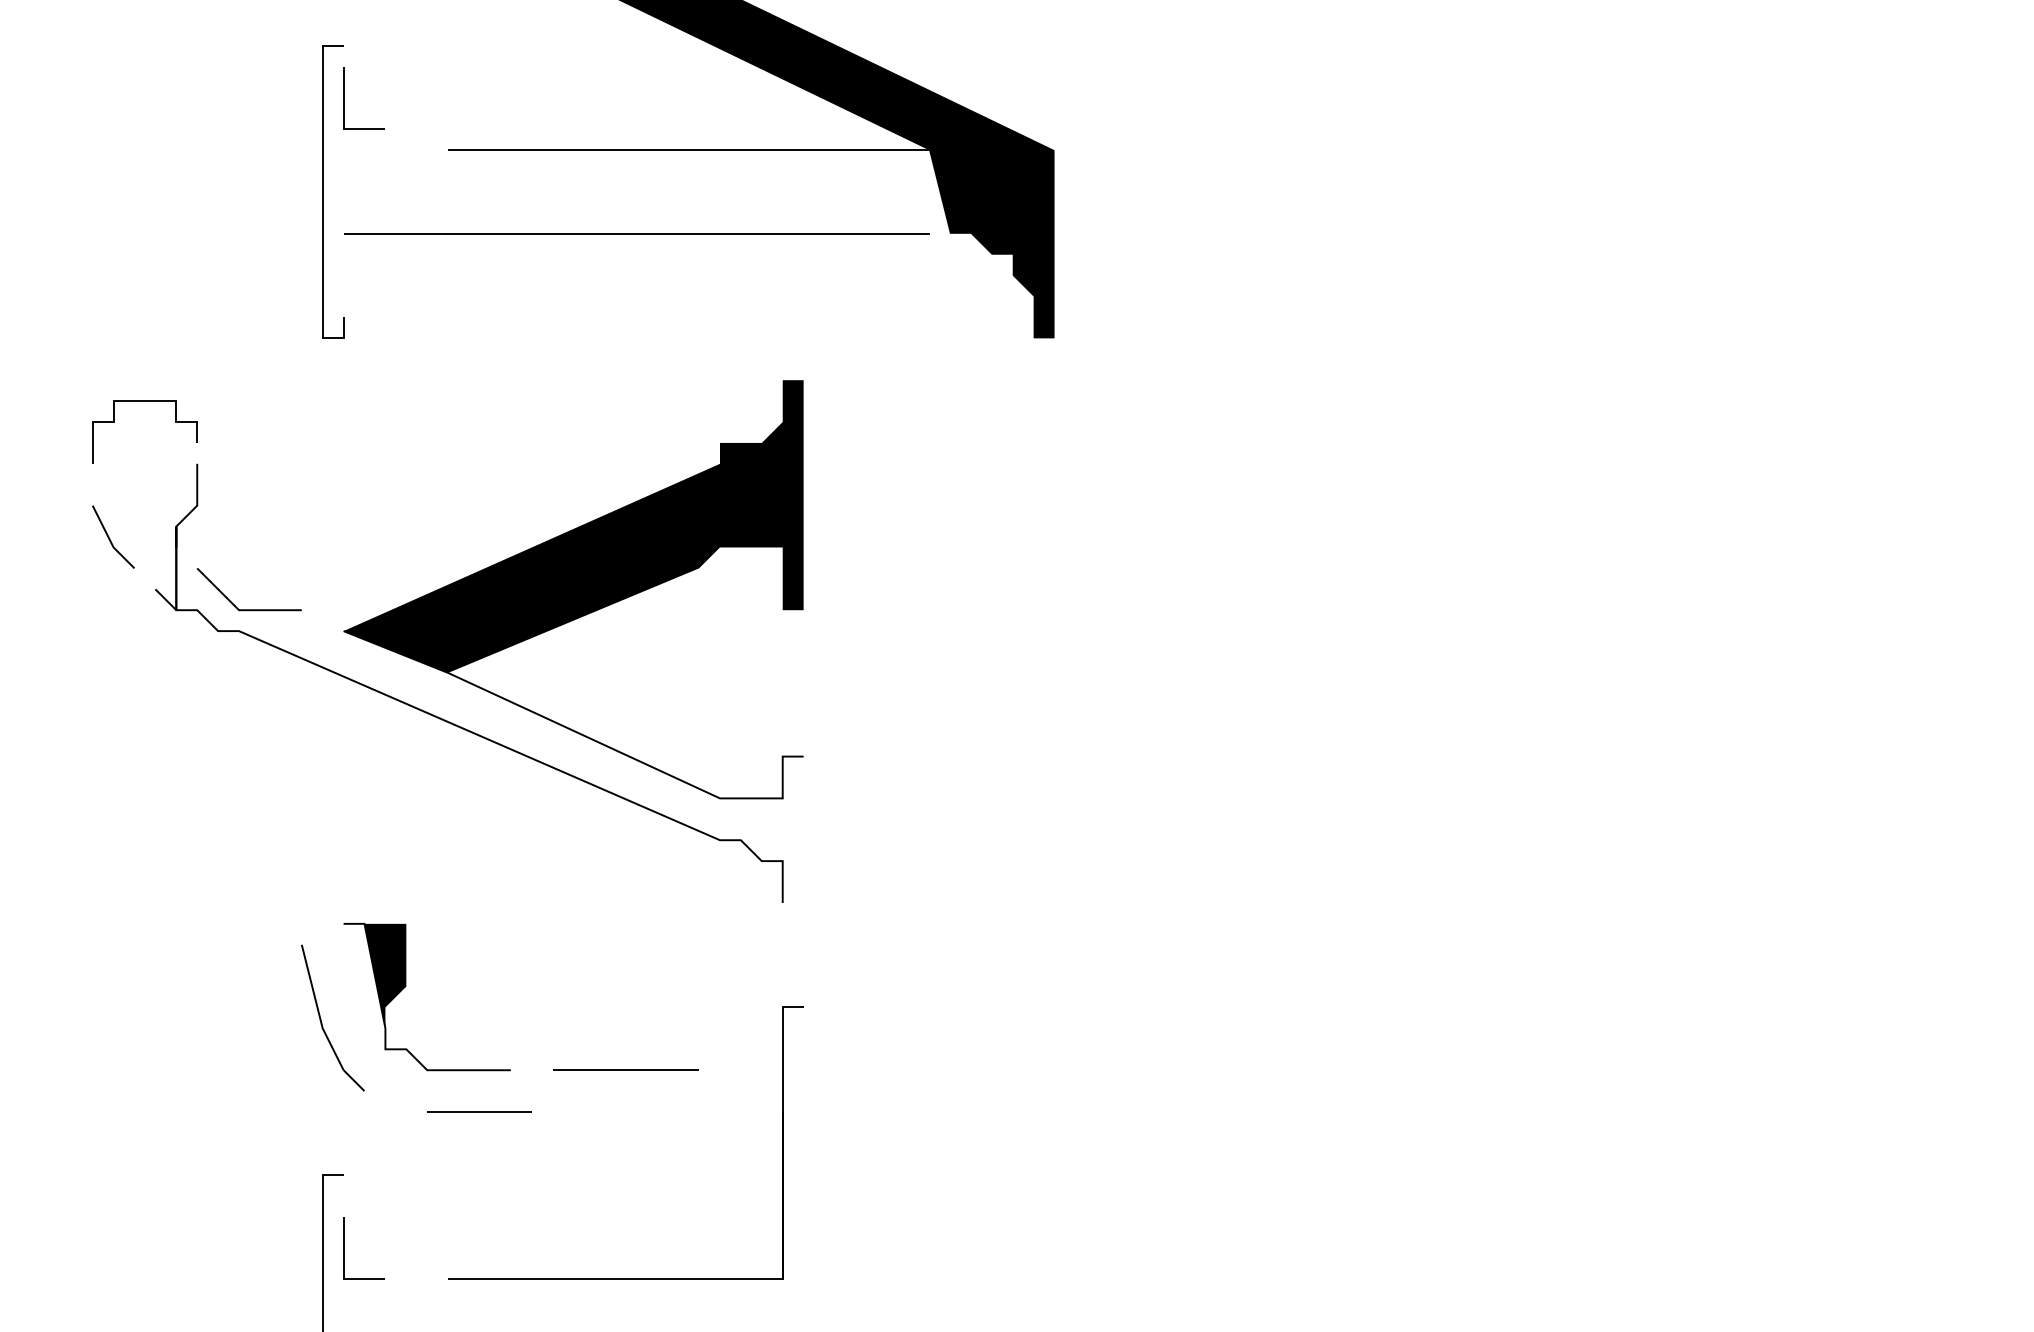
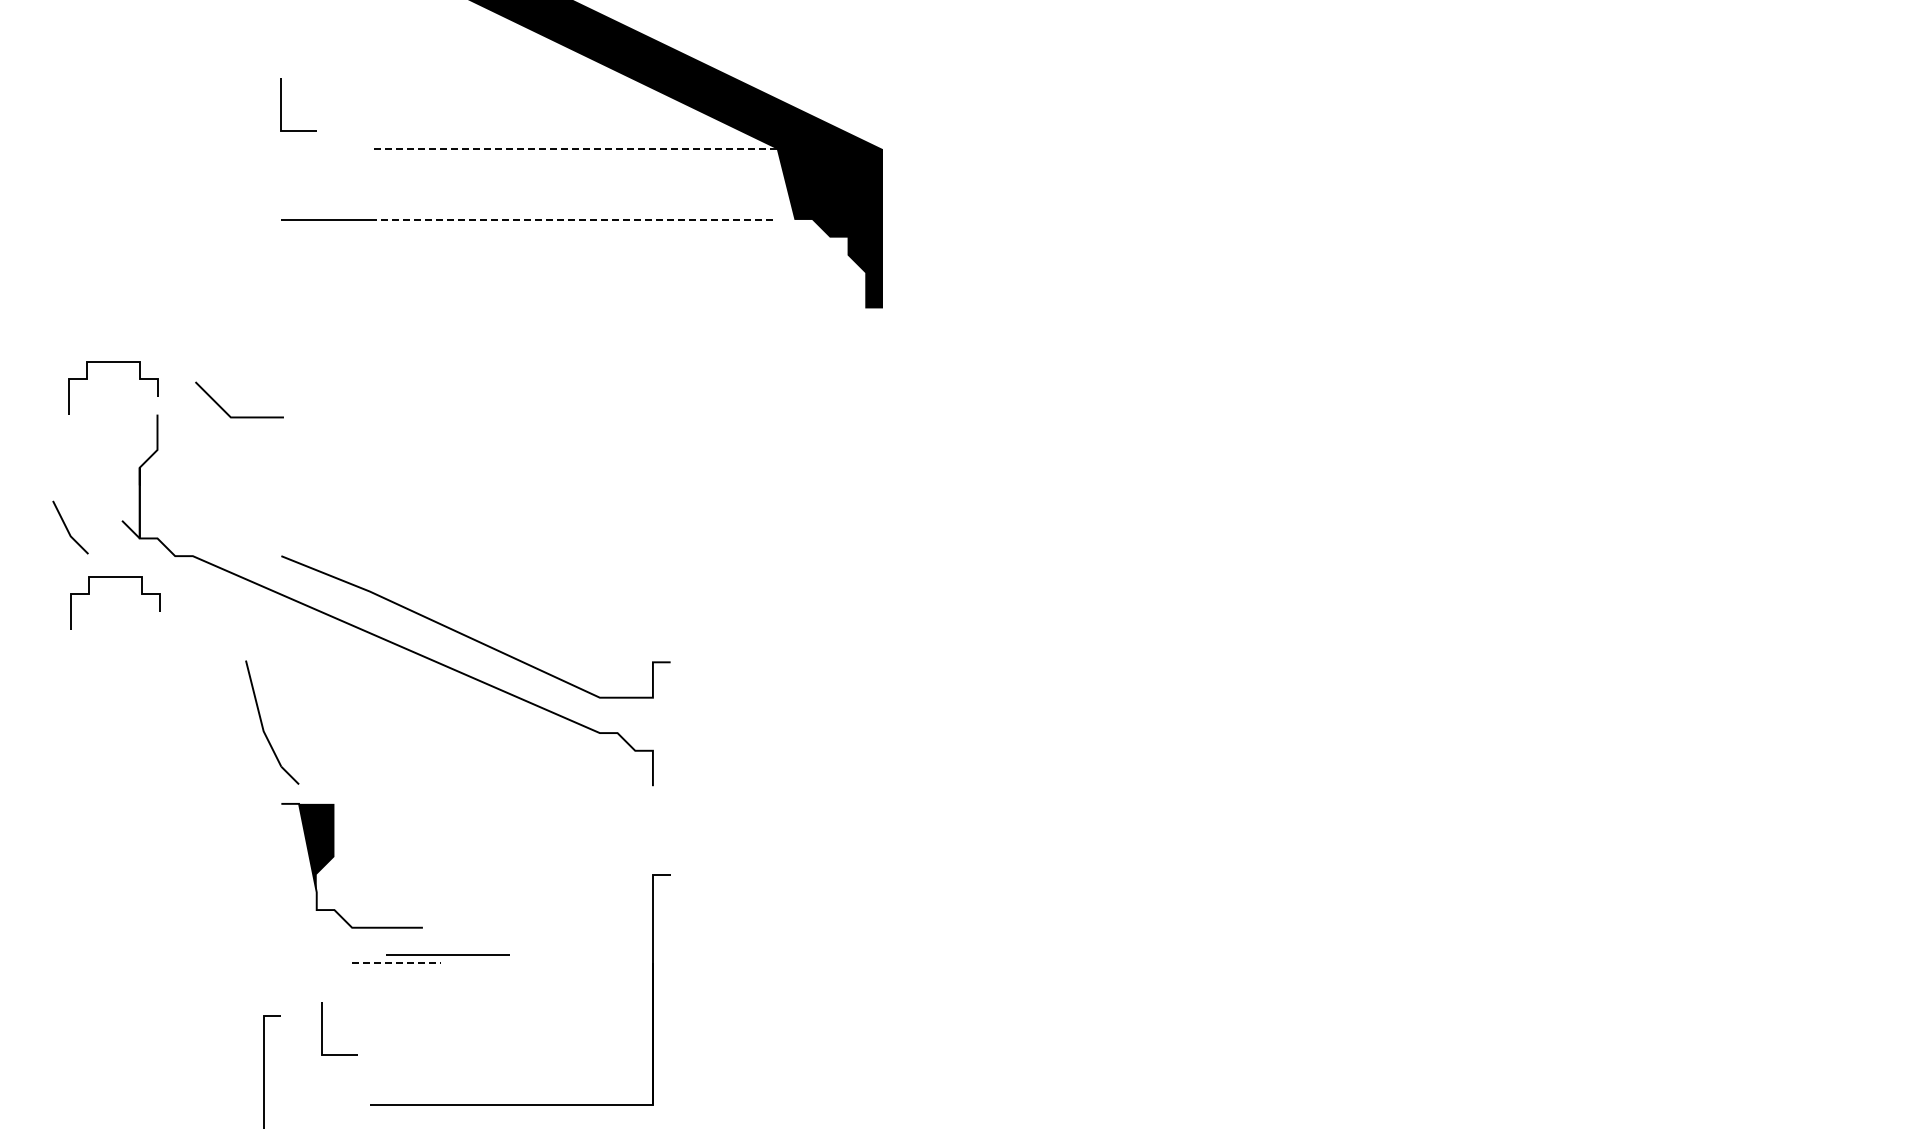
line: (687, 150) -> (572, 149), solid -> dashed
line: (323, 191) -> (264, 184), removed
line: (688, 233) -> (573, 219), solid -> dashed
fill: (573, 526) -> (475, 467), removed
line: (110, 539) -> (68, 529), moved
line: (249, 609) -> (239, 416), moved
curve: (147, 656) -> (115, 577), added
part: (322, 1021) -> (263, 725), moved
line: (625, 1069) -> (447, 954), moved
line: (480, 1112) -> (397, 963), solid -> dashed
line: (343, 1248) -> (322, 1028), moved

